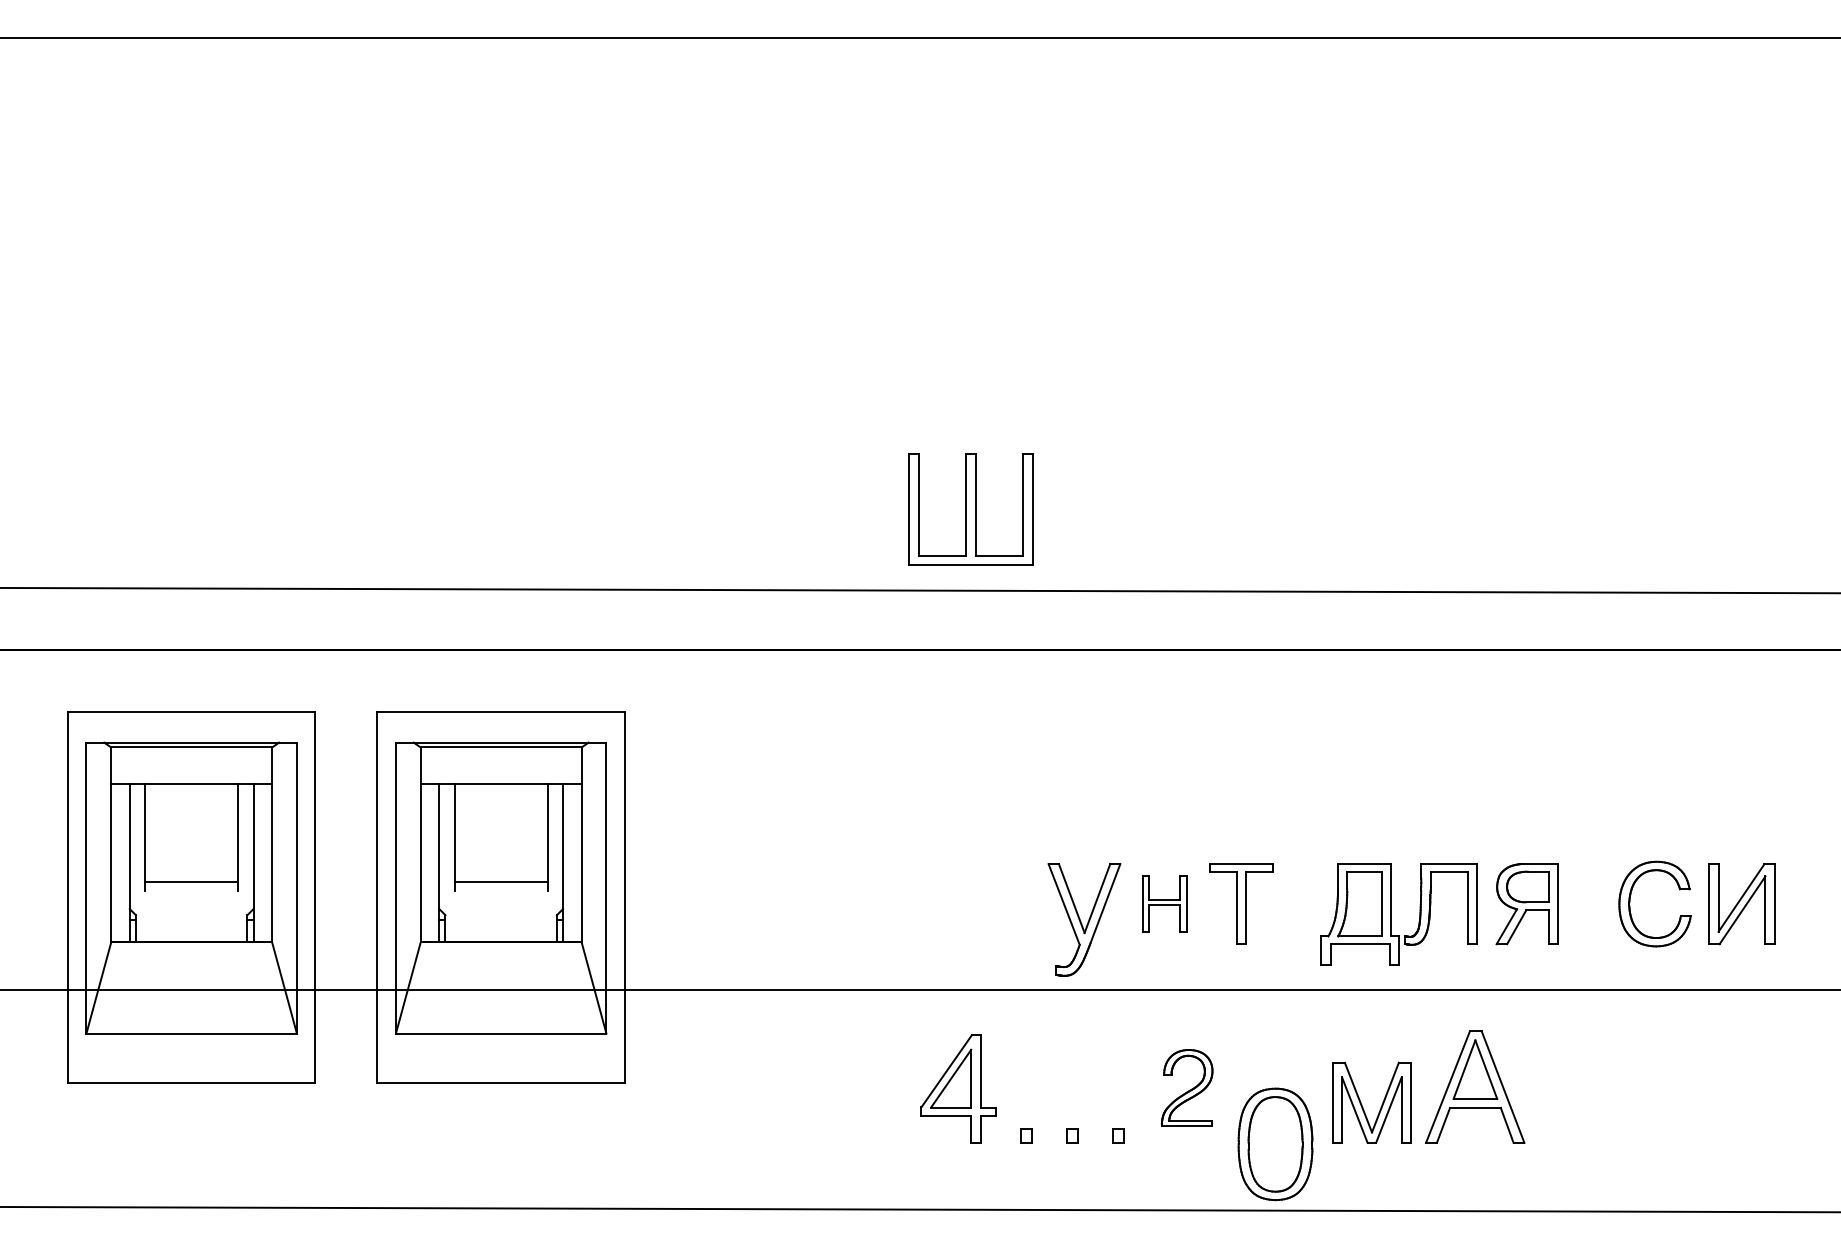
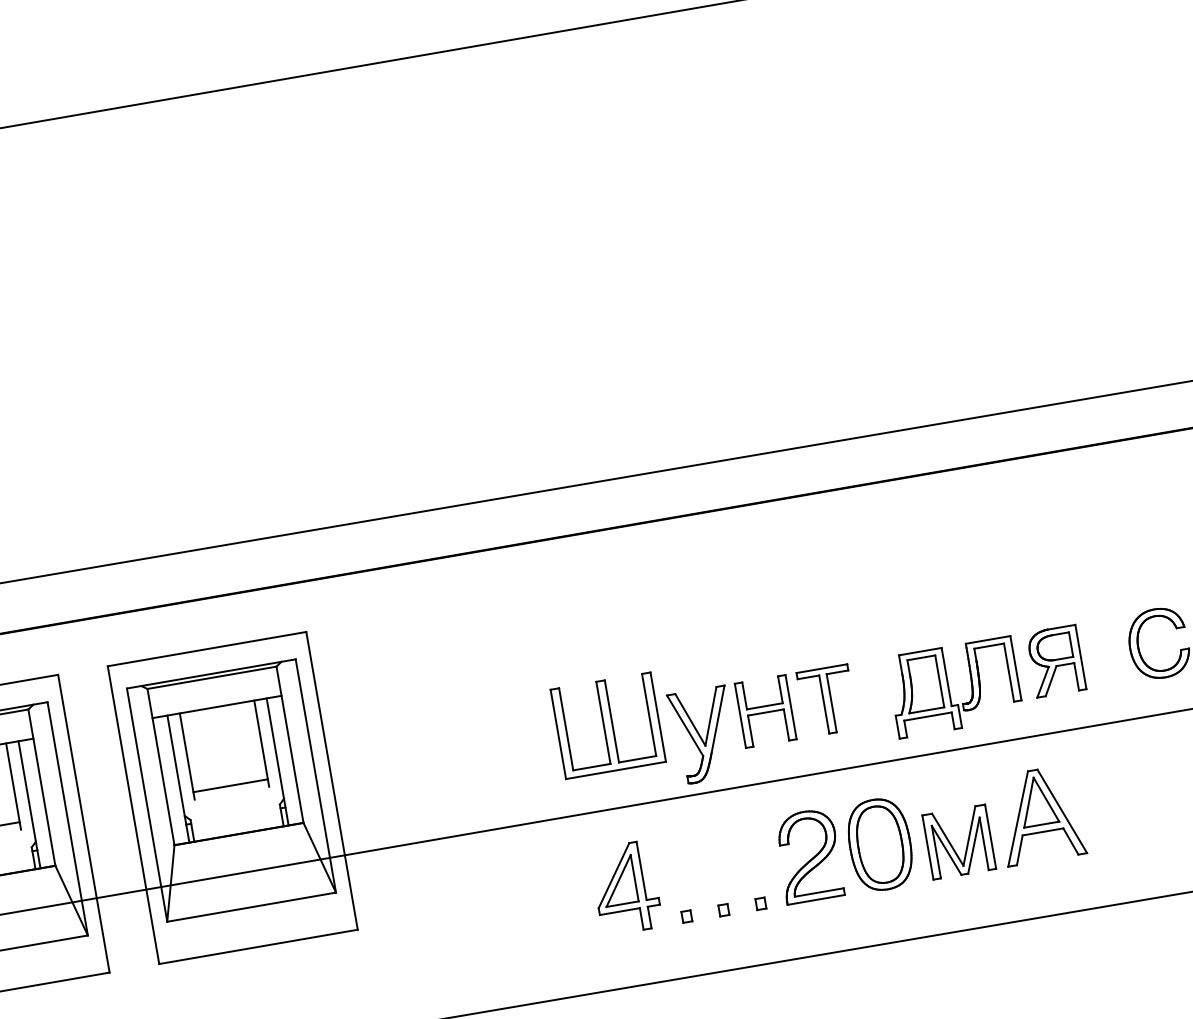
part: (970, 509) -> (607, 725), moved
part: (1164, 903) -> (765, 711), size x1.43
part: (1187, 1087) -> (809, 855), size x1.43
part: (1275, 1144) -> (880, 844), moved

